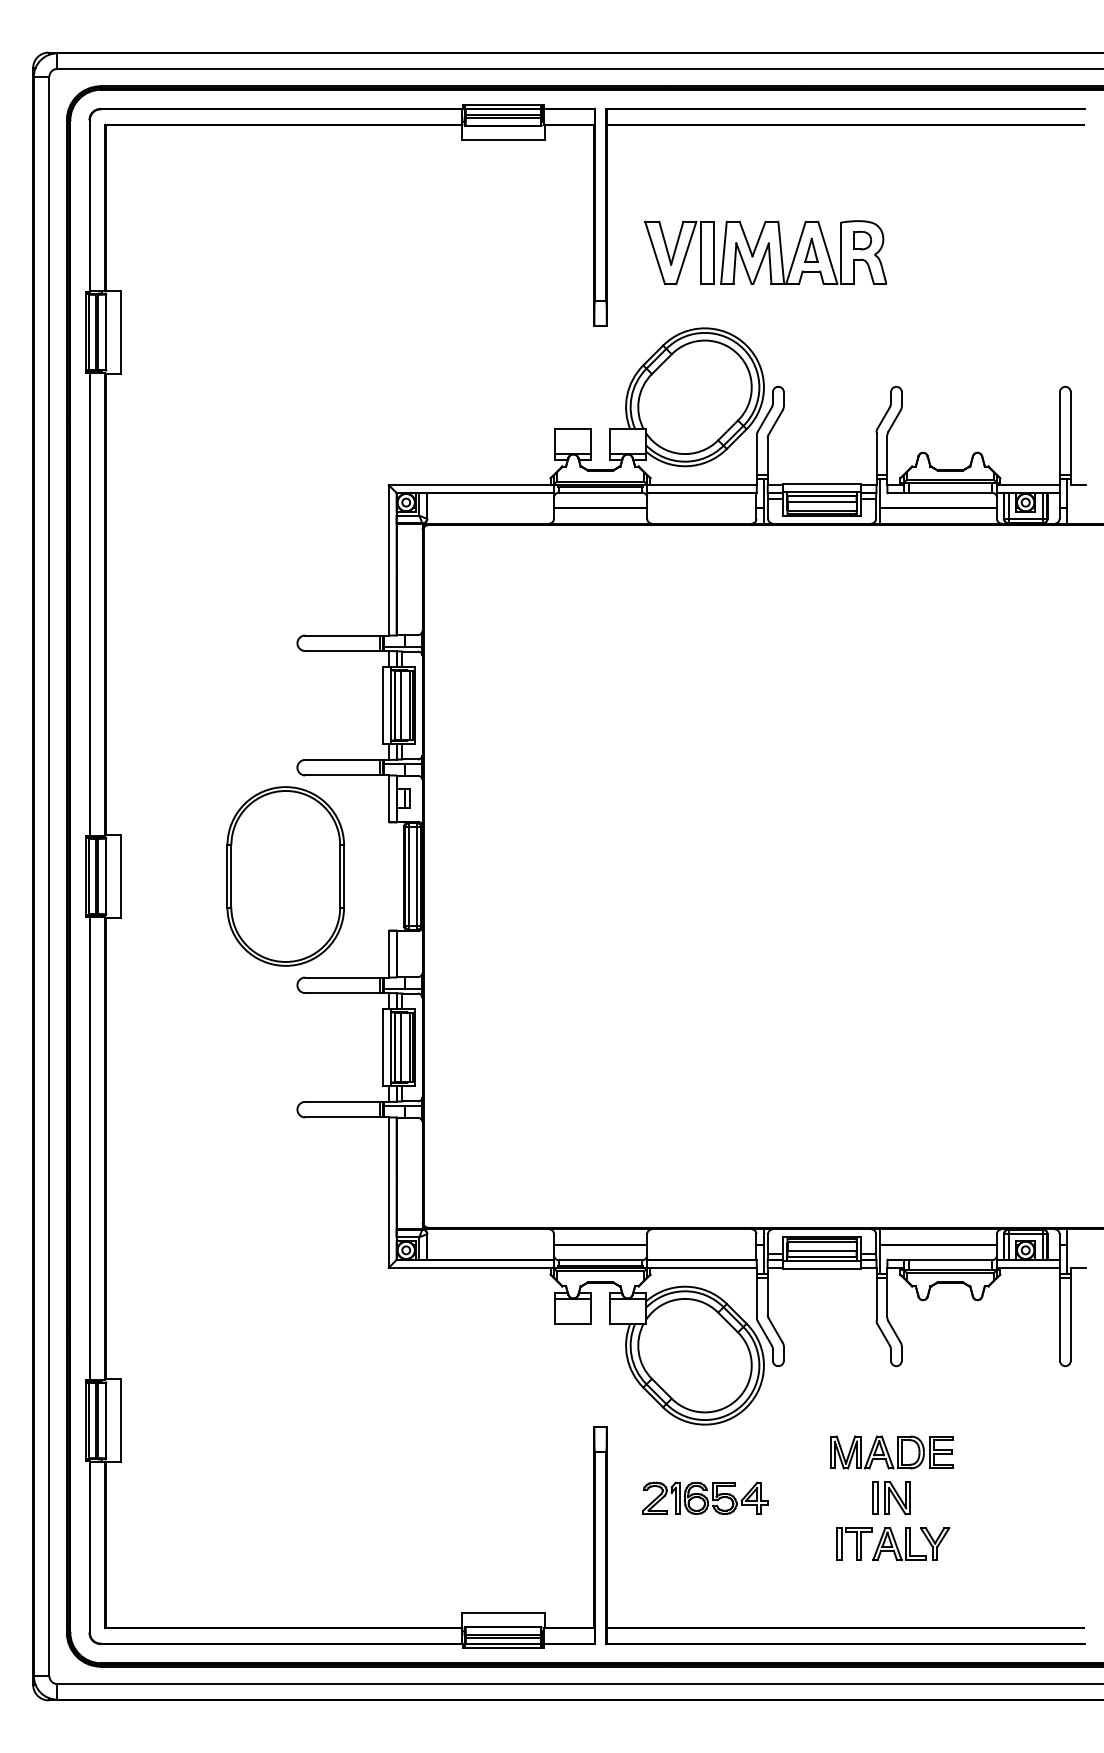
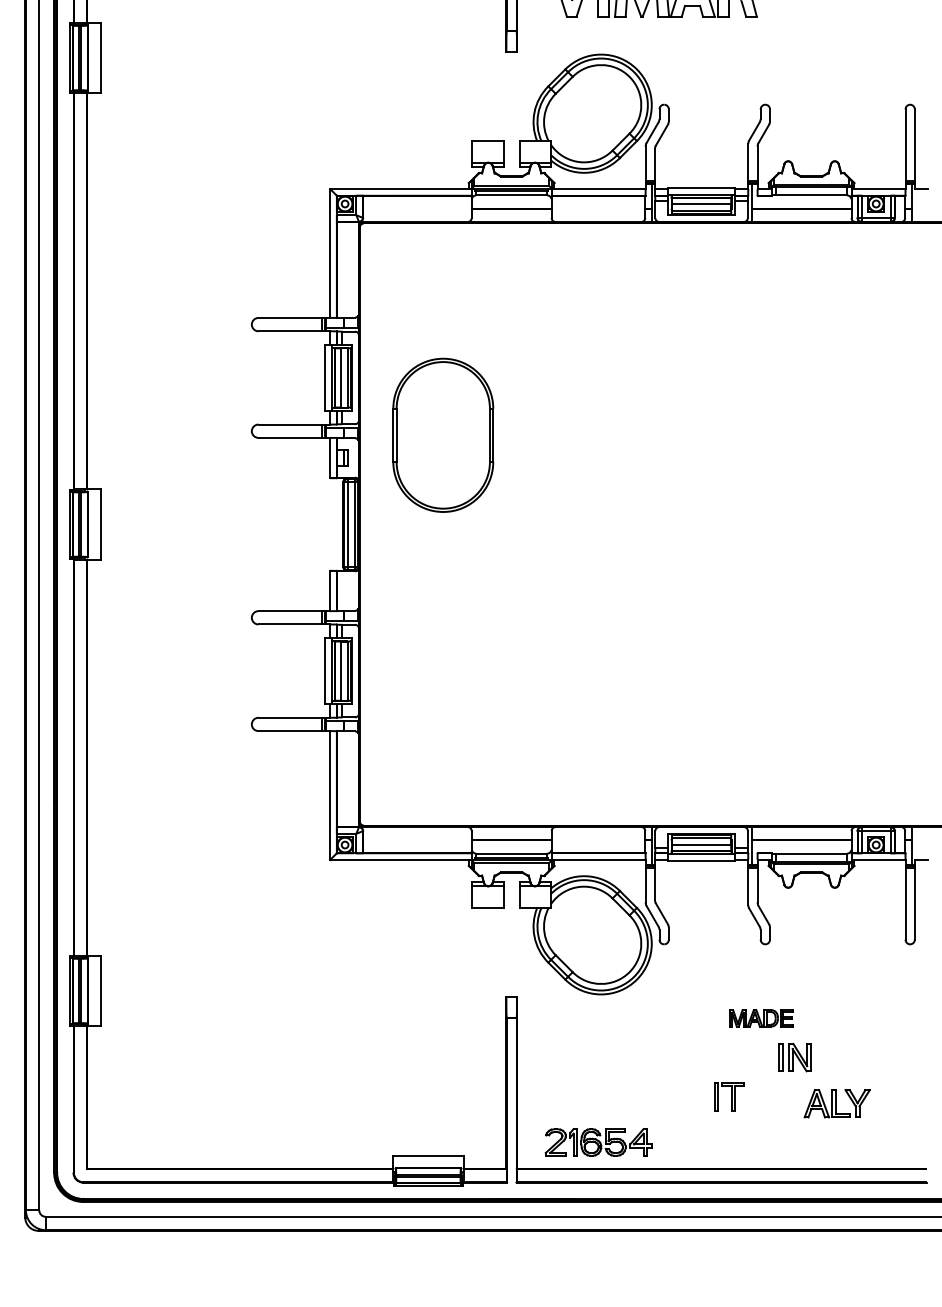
part: (285, 876) -> (443, 435), moved
part: (891, 1452) -> (761, 1018), size x0.6
part: (705, 1497) -> (599, 1141), moved
part: (891, 1498) -> (794, 1057), moved
part: (911, 1544) -> (837, 1104), moved

